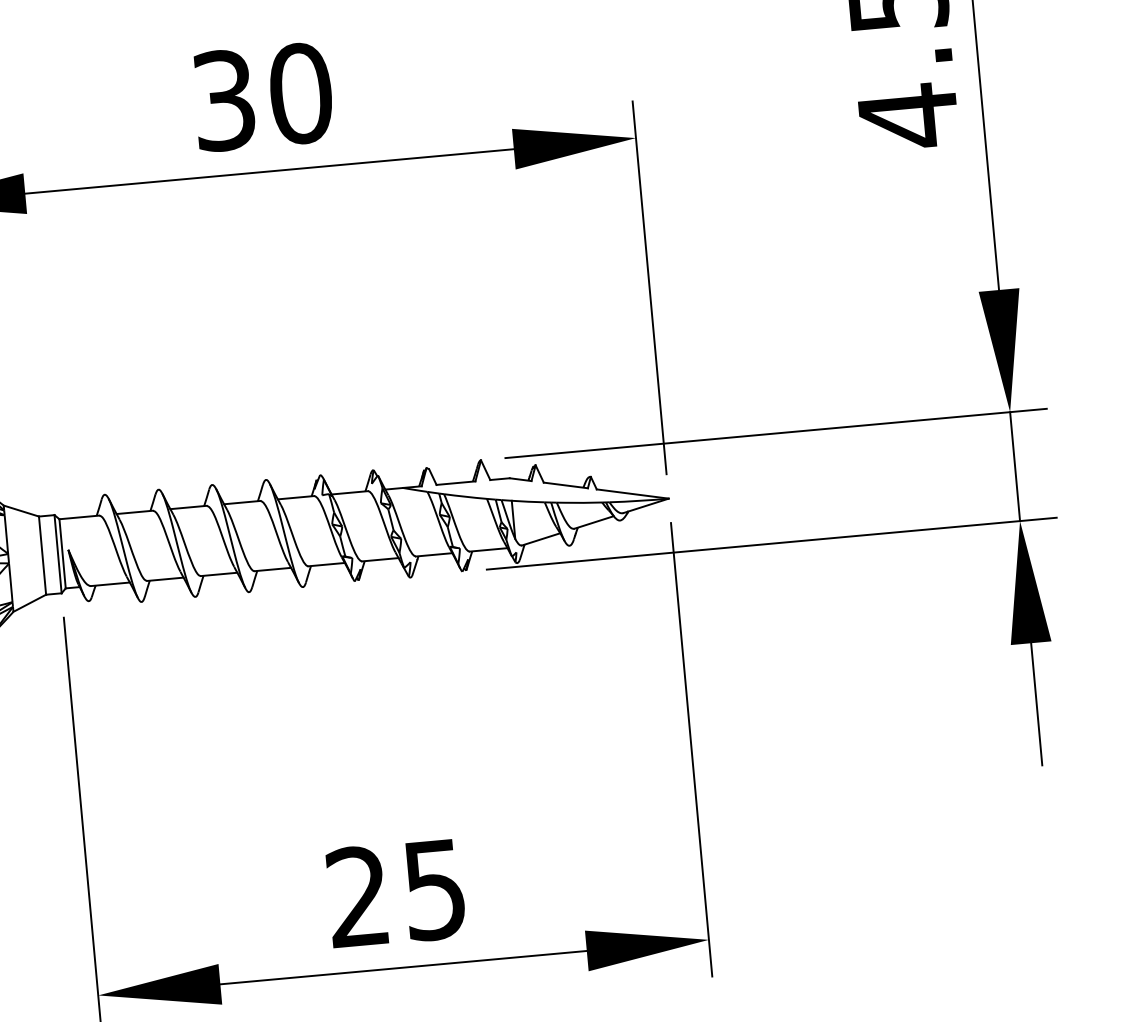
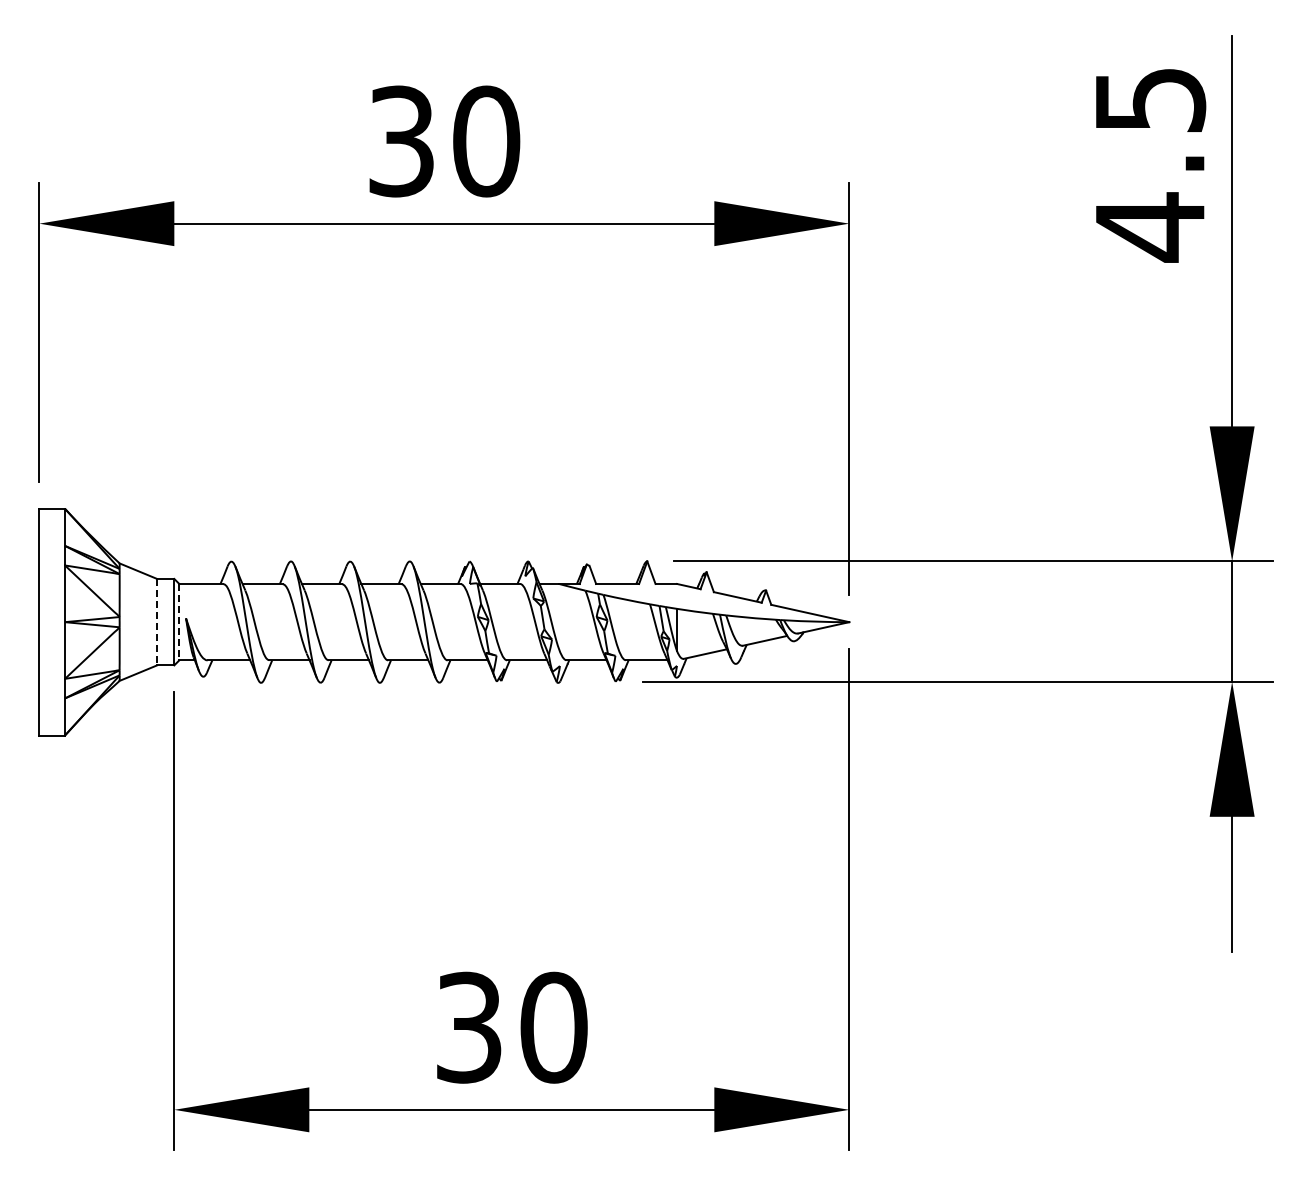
line: (62, 554) -> (179, 622), solid -> dashed
line: (42, 555) -> (157, 622), solid -> dashed
text: (396, 893) -> (511, 1027), 25 -> 30

